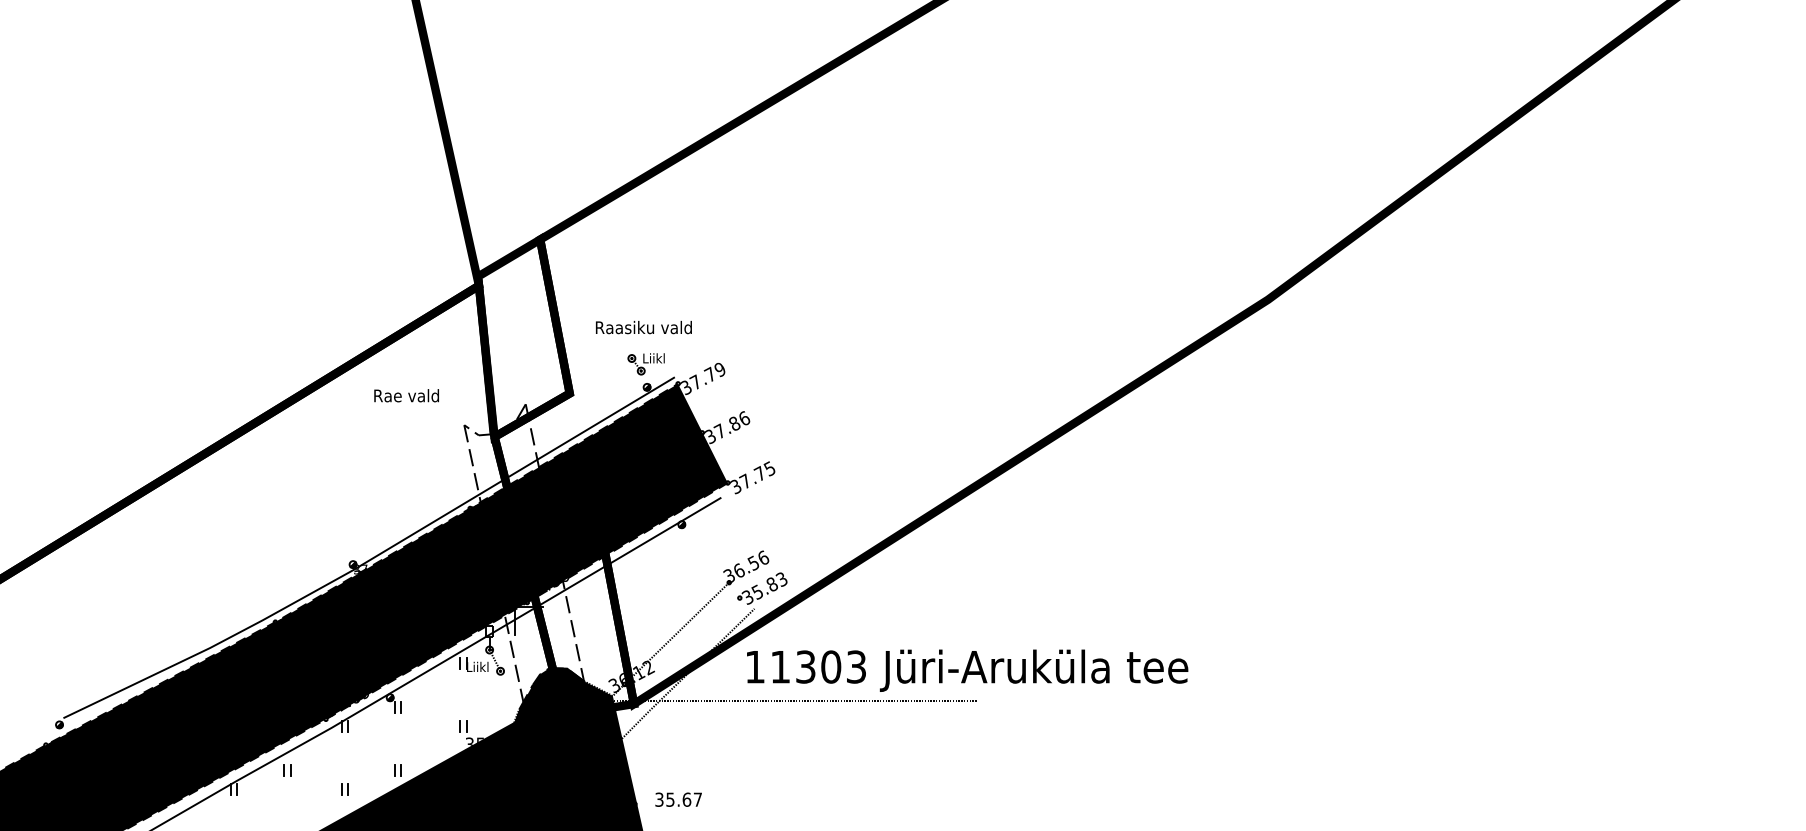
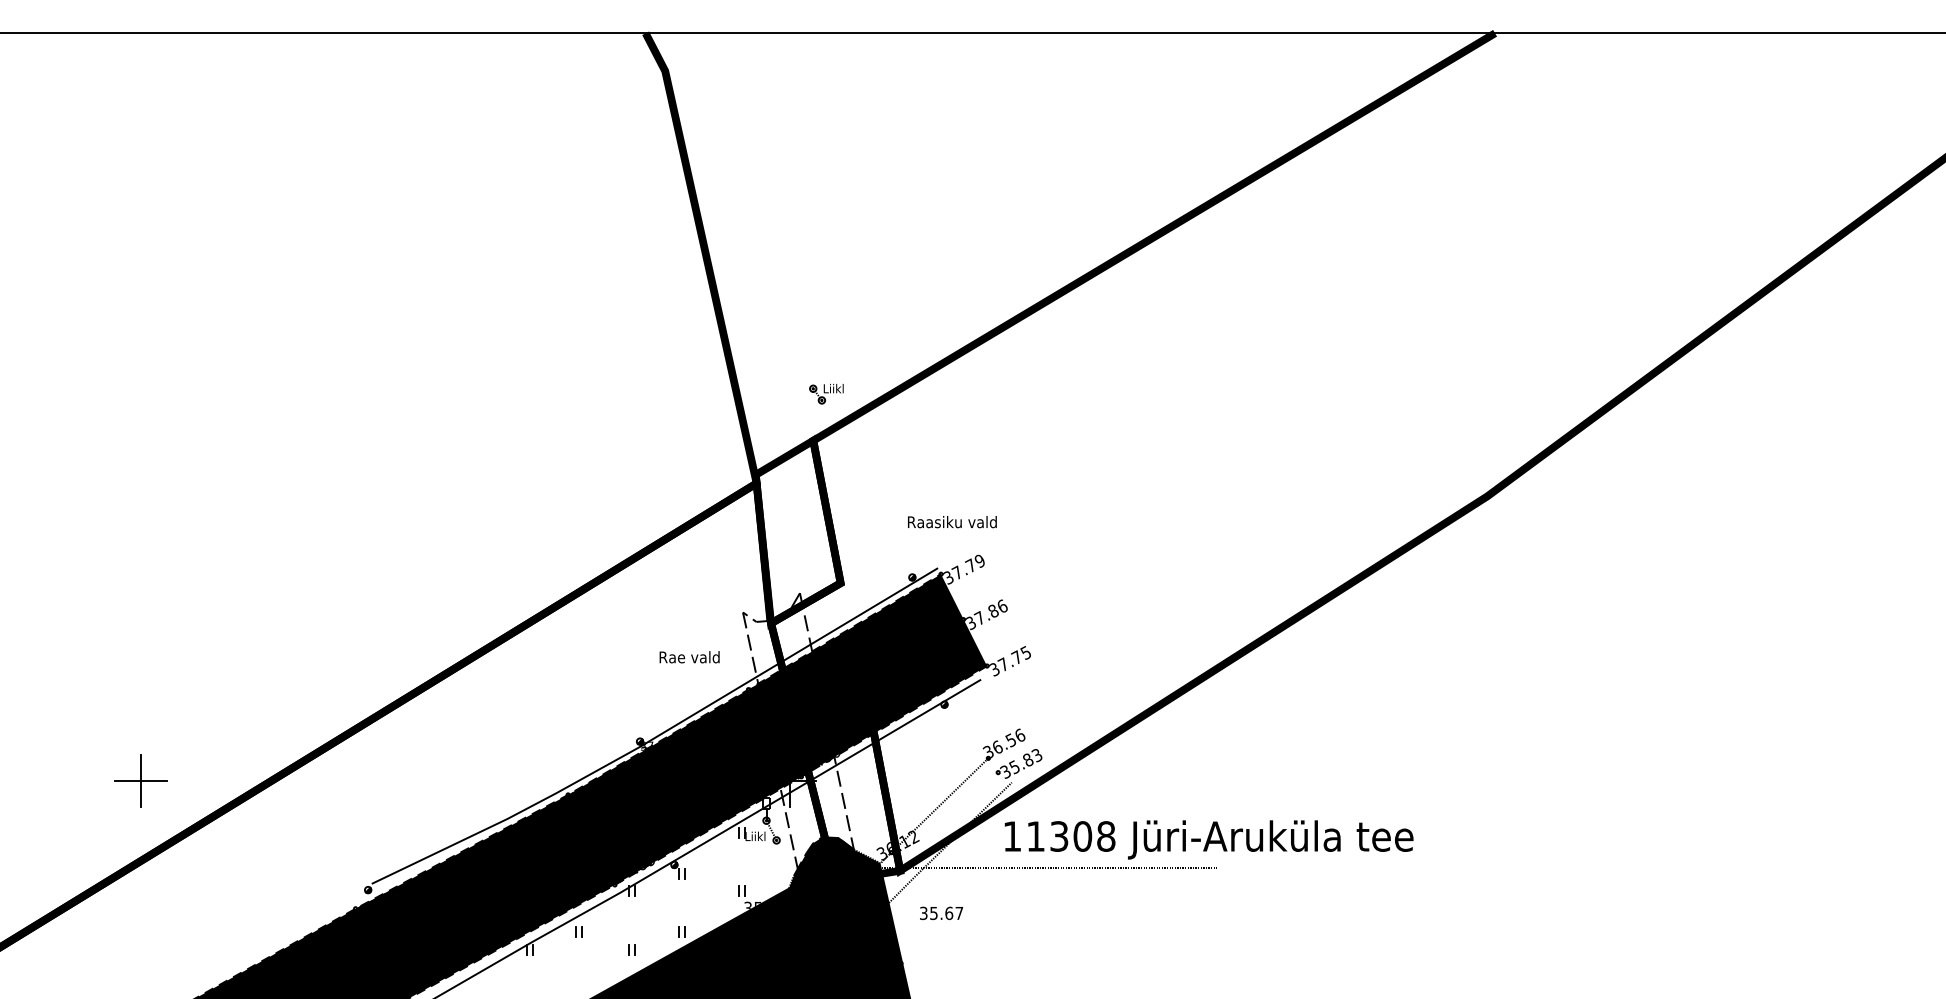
text: (644, 327) -> (952, 522), moved
part: (646, 363) -> (826, 393), moved
text: (406, 396) -> (689, 657), moved
text: (856, 667) -> (1106, 836), 11303 -> 11308
text: (678, 799) -> (941, 913), moved

